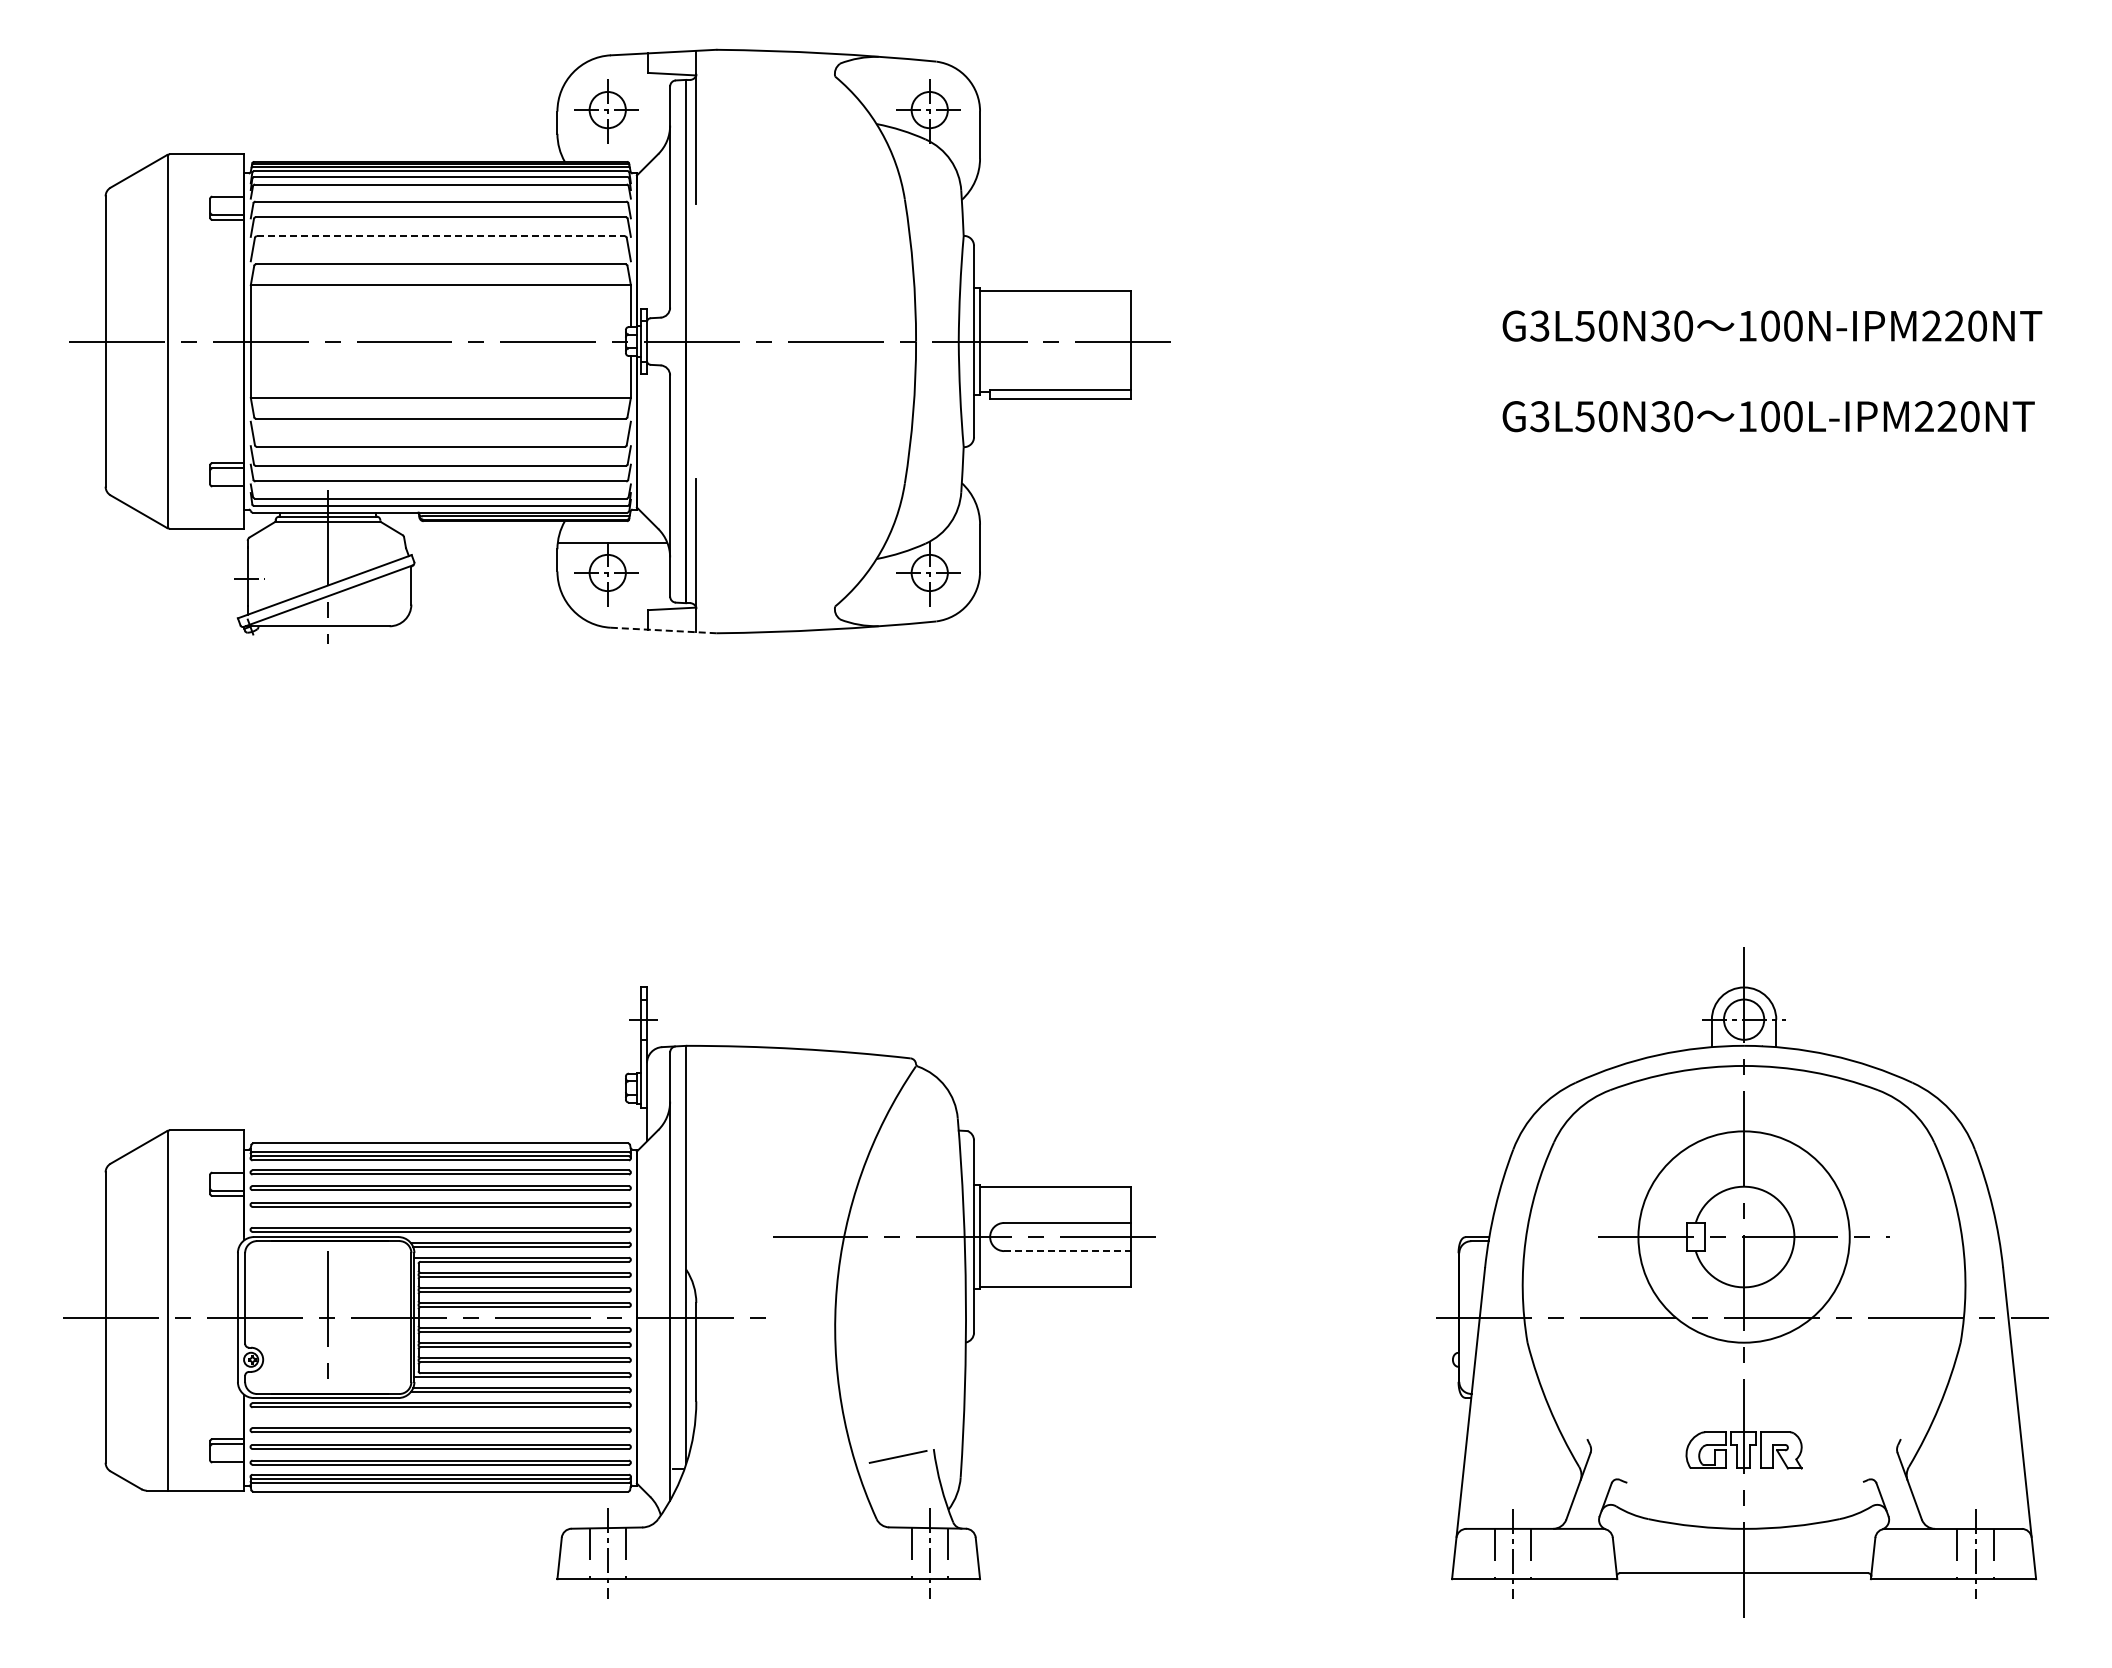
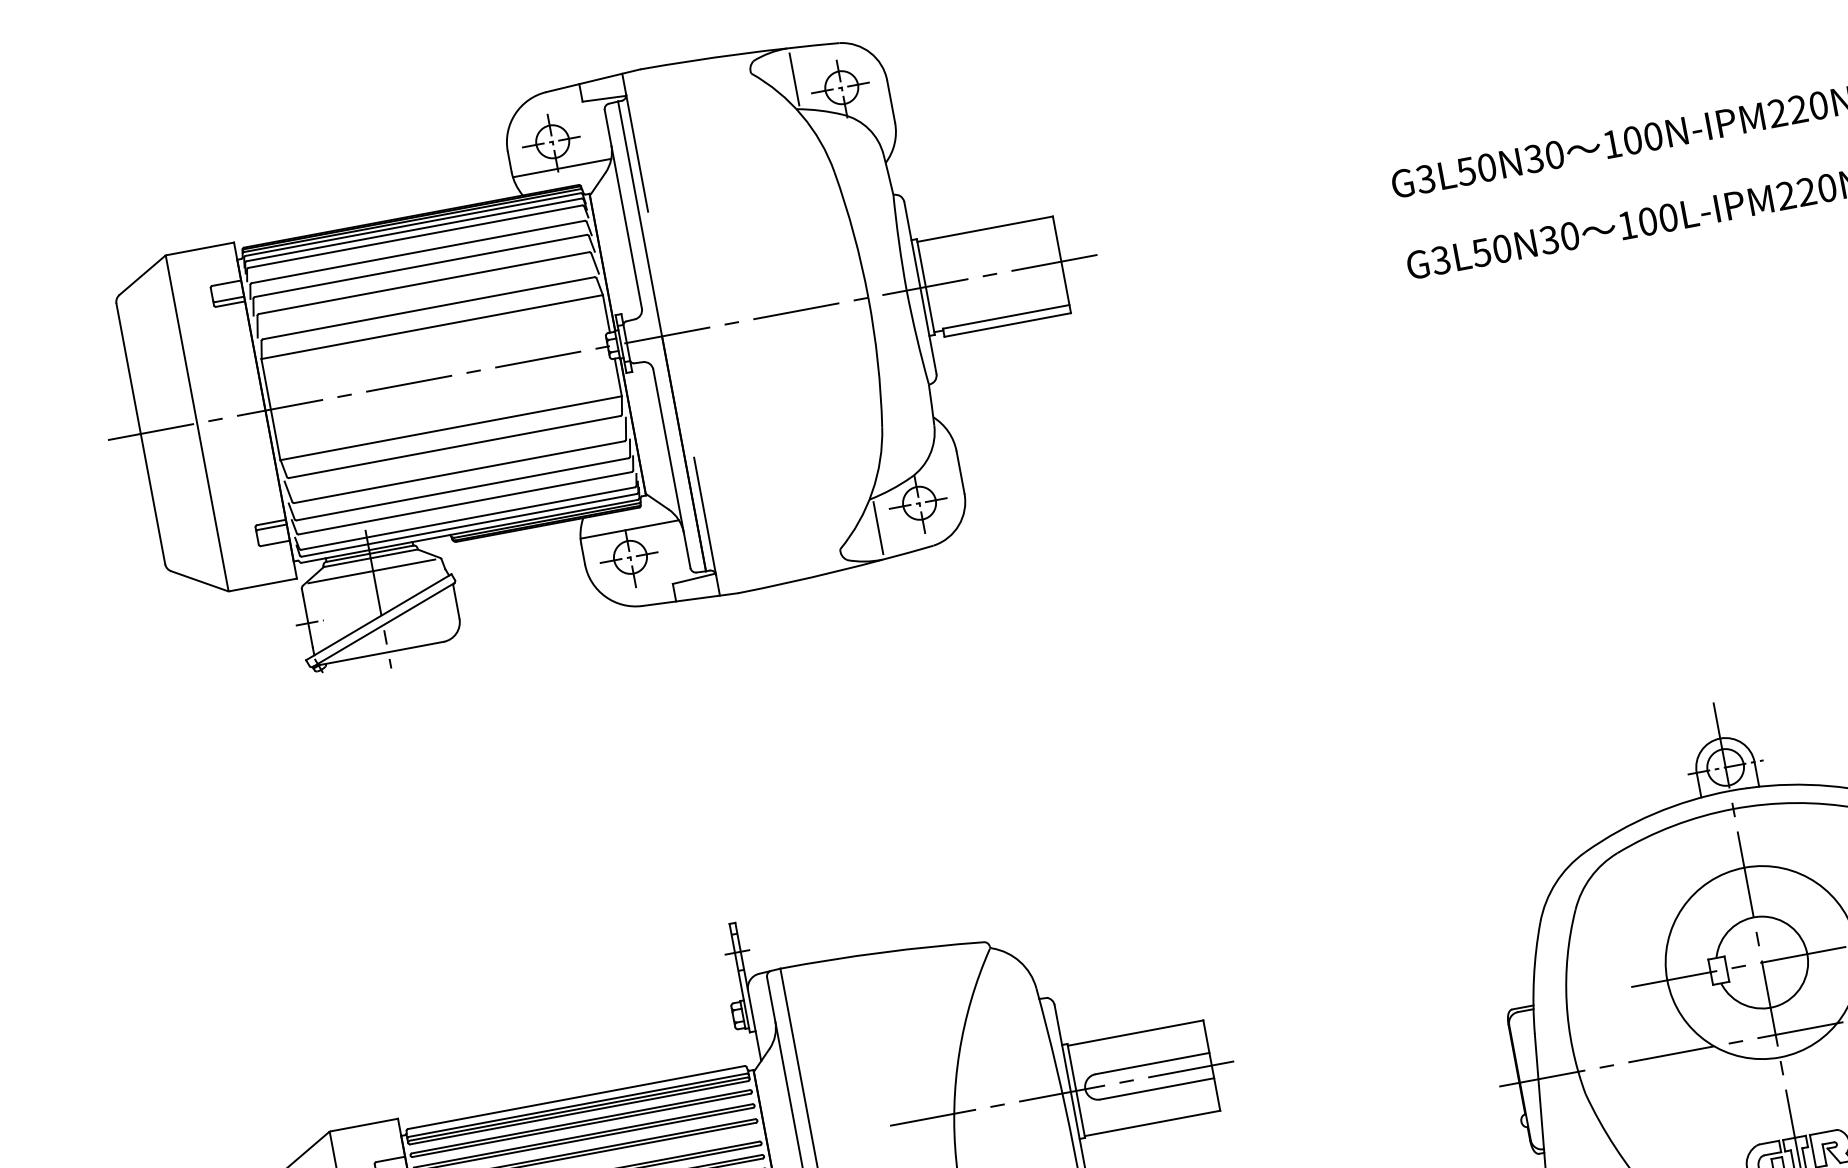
line: (880, 91) -> (794, 79), added
line: (612, 140) -> (562, 168), added
line: (440, 236) -> (423, 283), dashed -> solid
line: (326, 535) -> (371, 570), added
line: (880, 591) -> (878, 528), added
line: (663, 630) -> (690, 599), dashed -> solid
line: (1068, 1251) -> (1158, 1089), dashed -> solid

